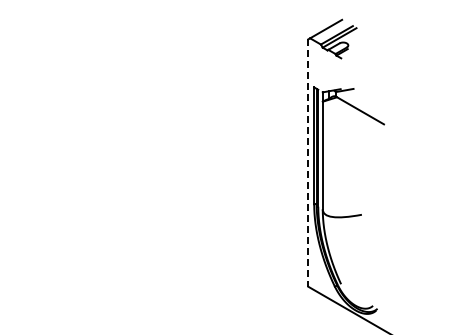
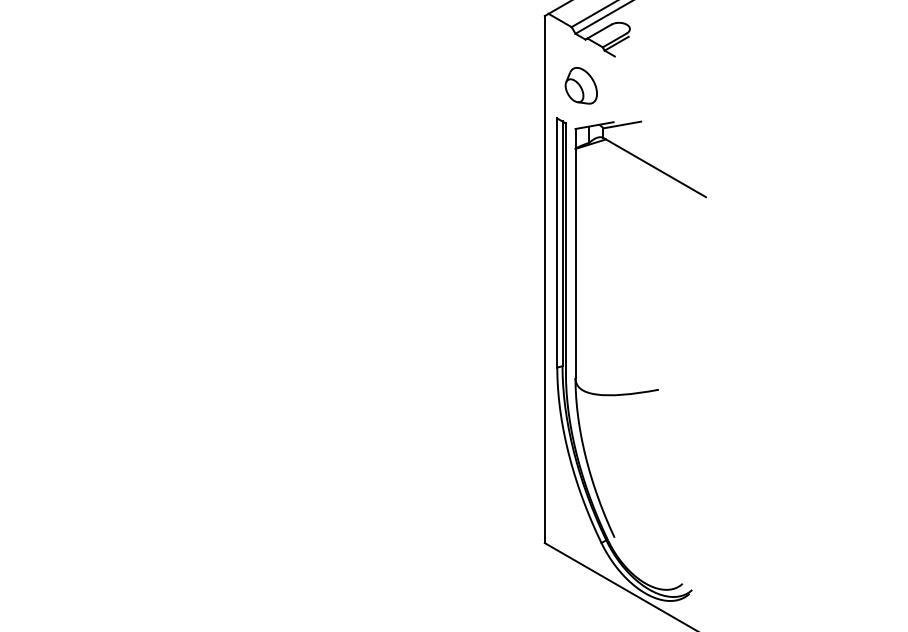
part: (325, 71) -> (581, 84), added
line: (308, 163) -> (545, 280), dashed -> solid

